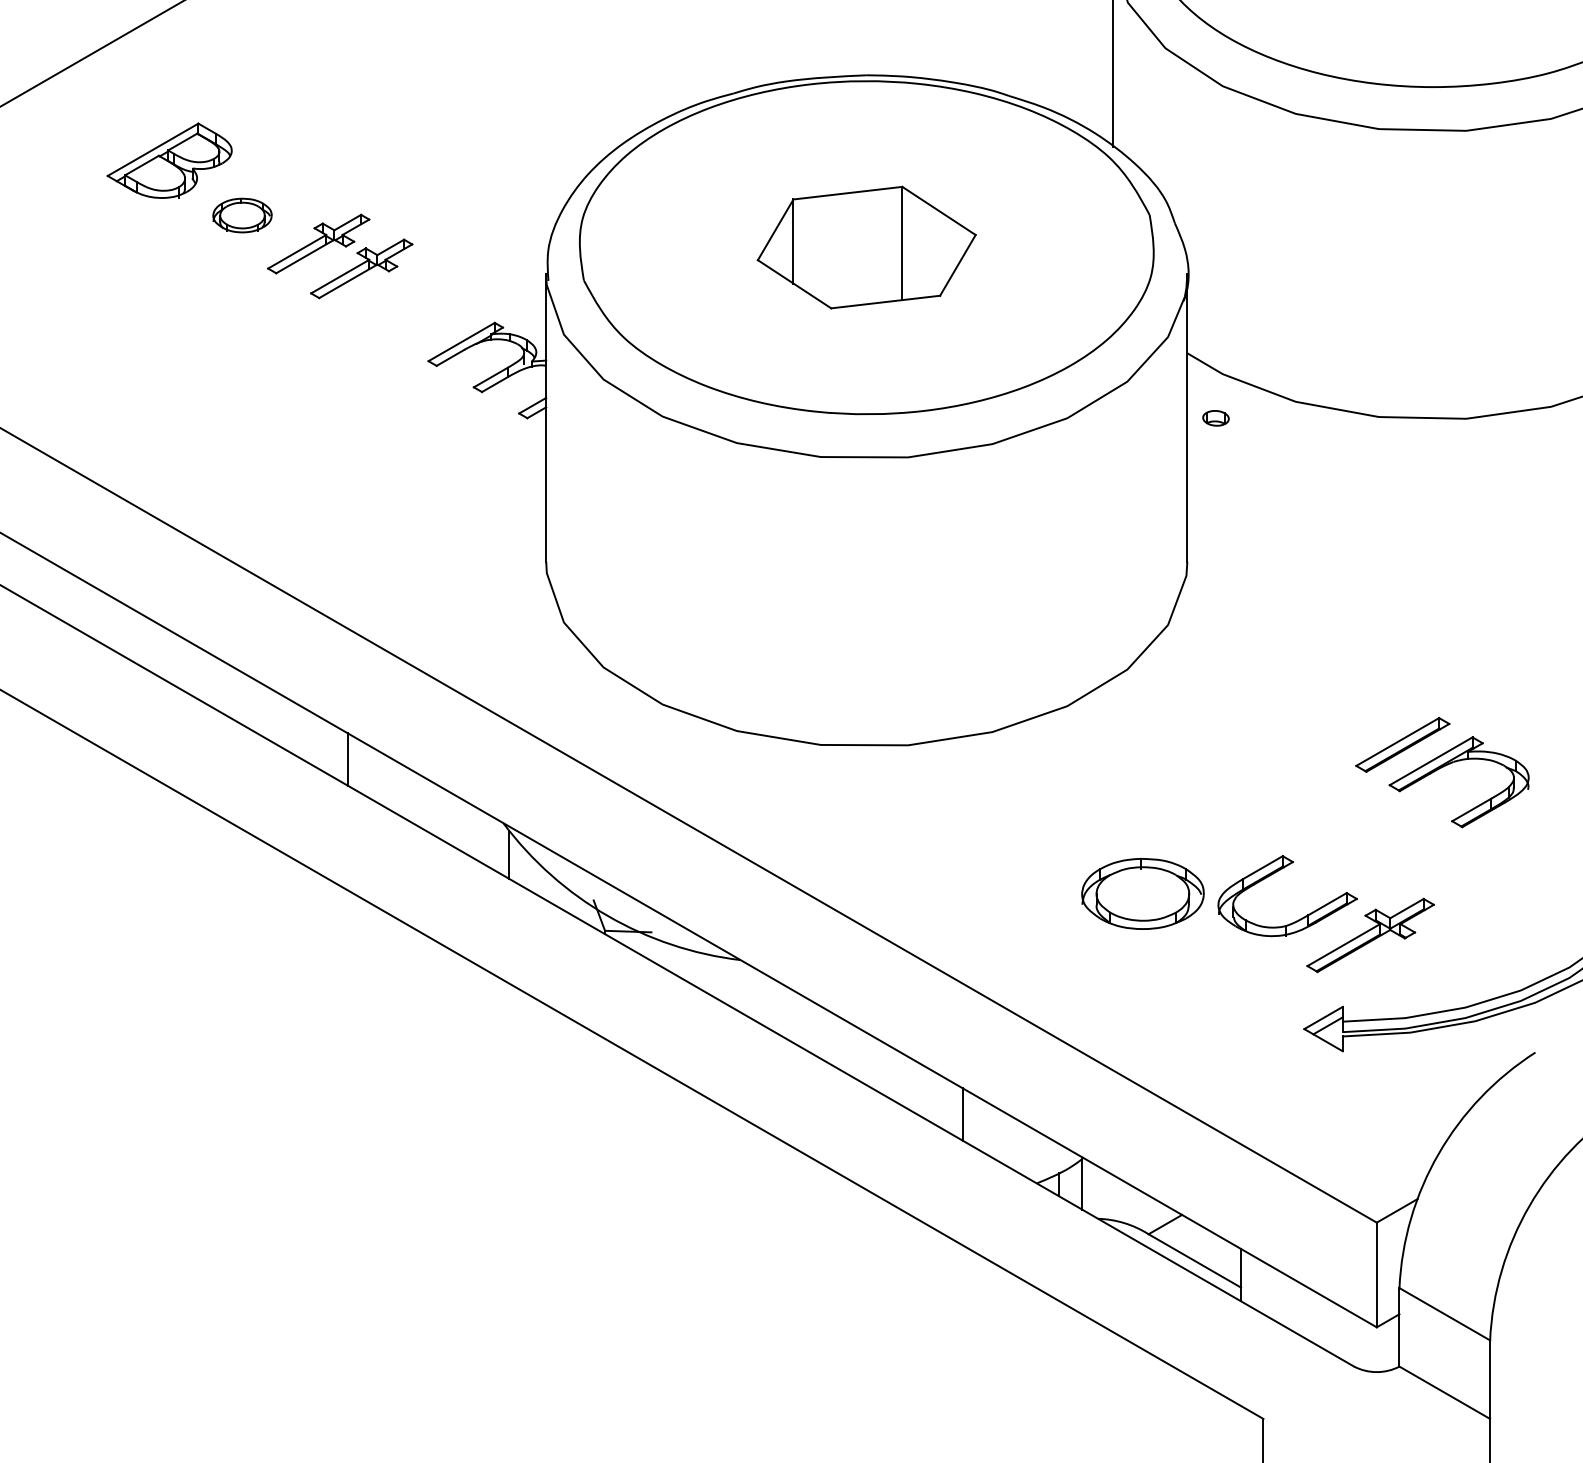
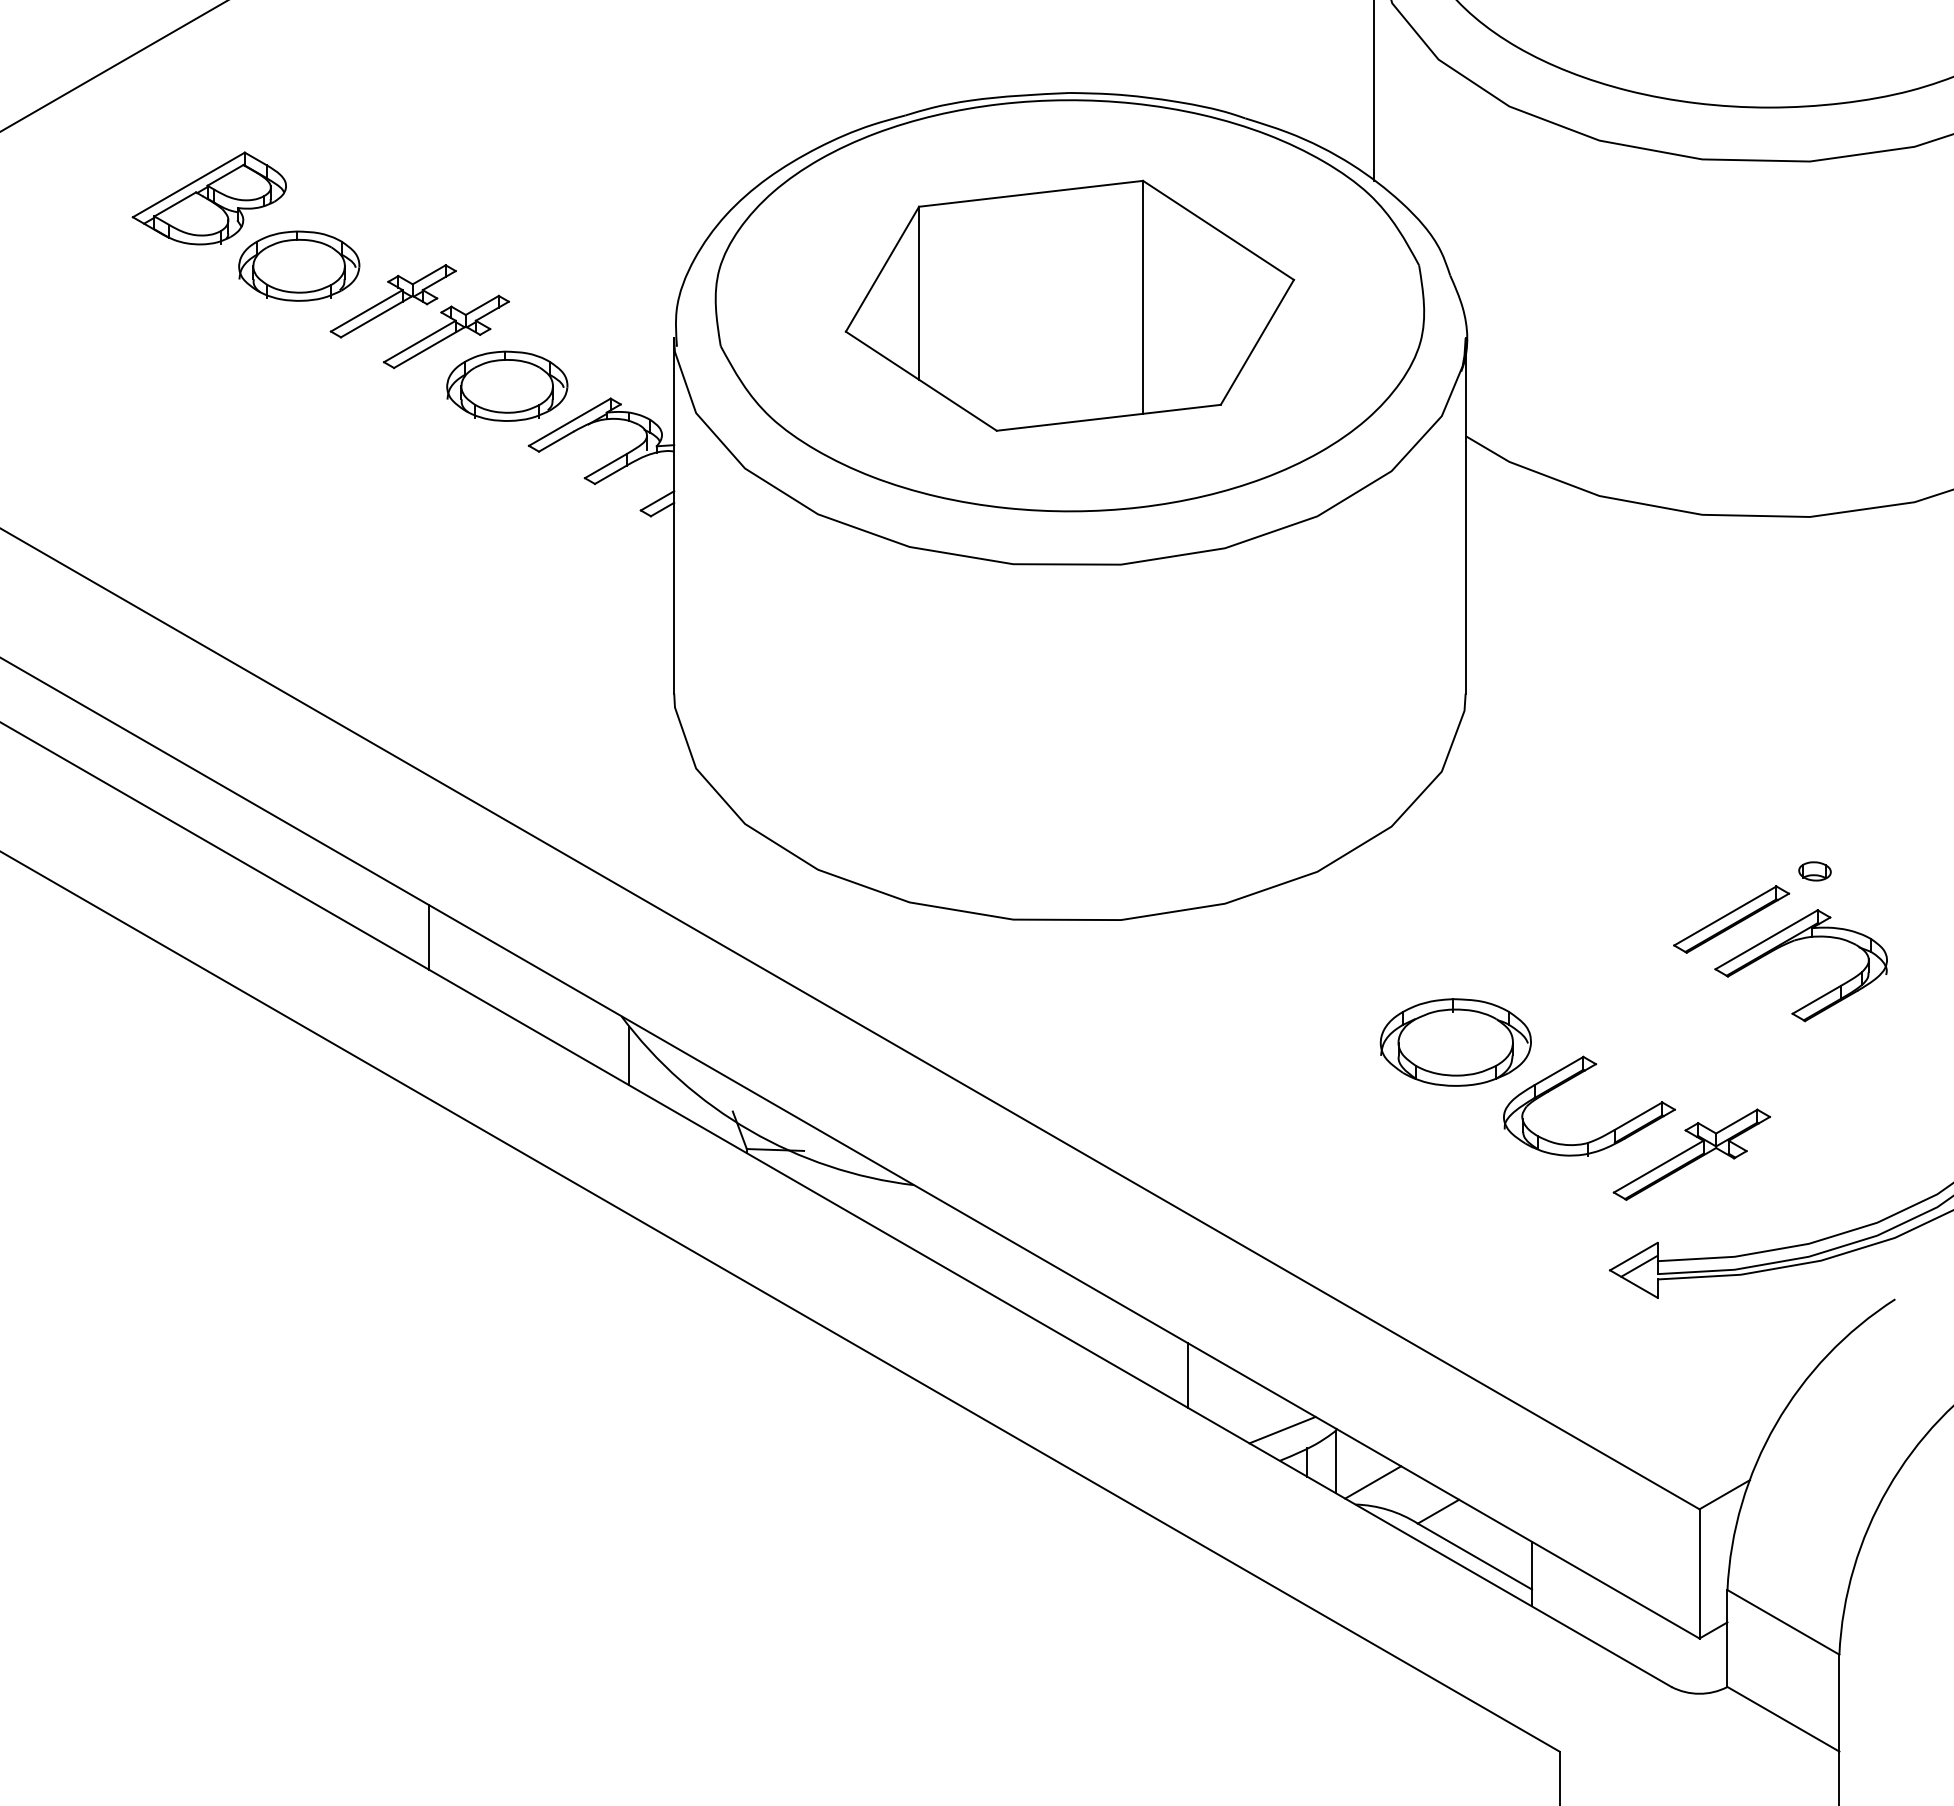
part: (242, 215) -> (299, 265), size x1.67
part: (866, 247) -> (1069, 305), size x1.67
part: (411, 312) -> (507, 385), added
part: (1215, 418) -> (1814, 871), moved
part: (1142, 893) -> (1455, 1042), moved
line: (1038, 1158) -> (1282, 1429), added
line: (1112, 1200) -> (1373, 1482), added

